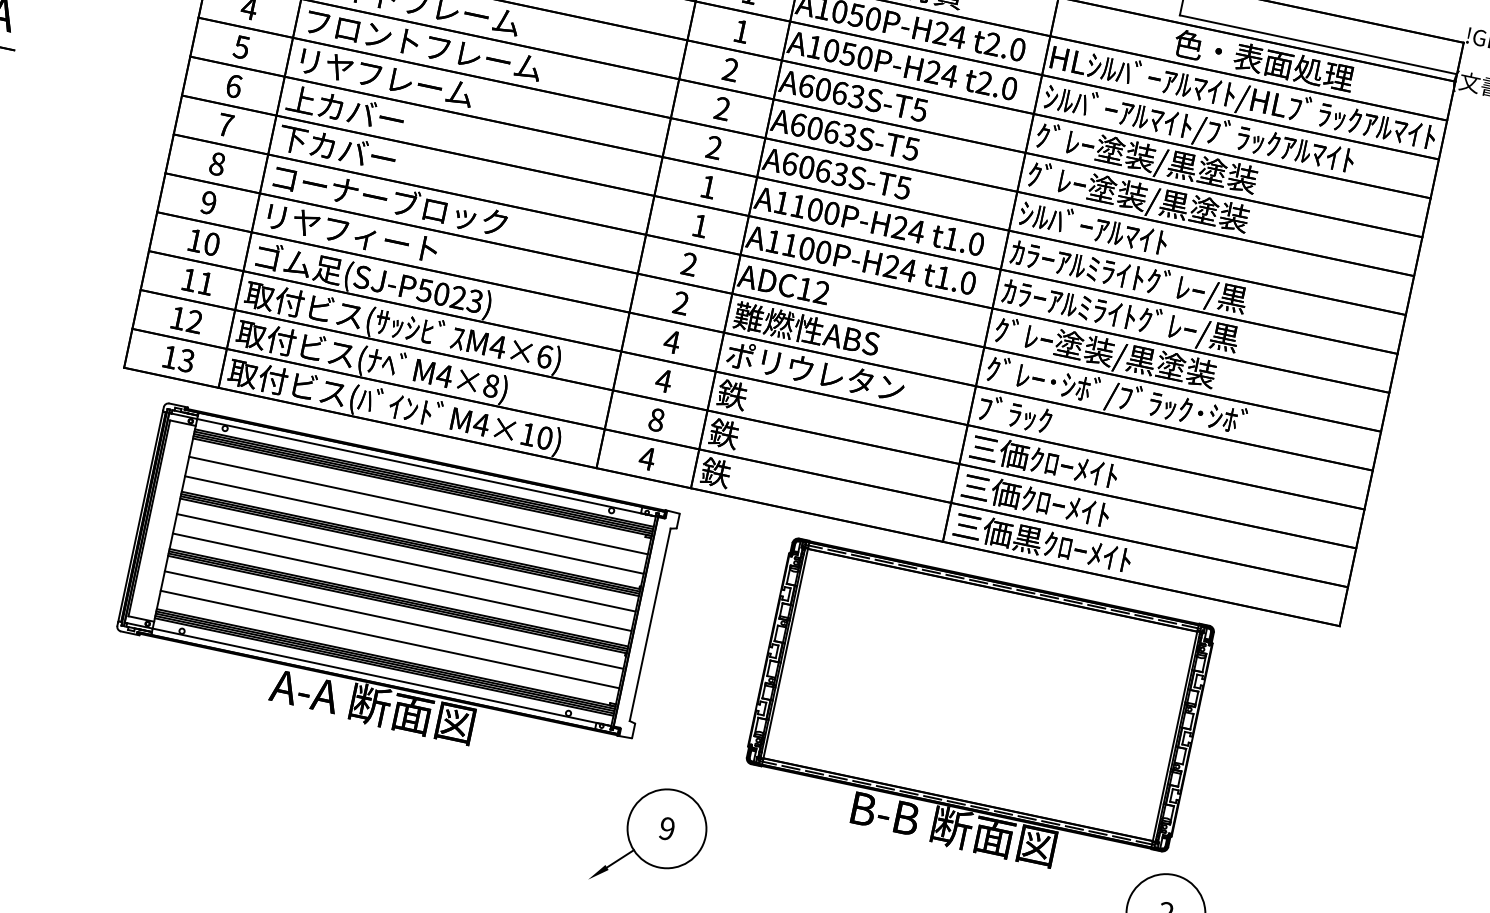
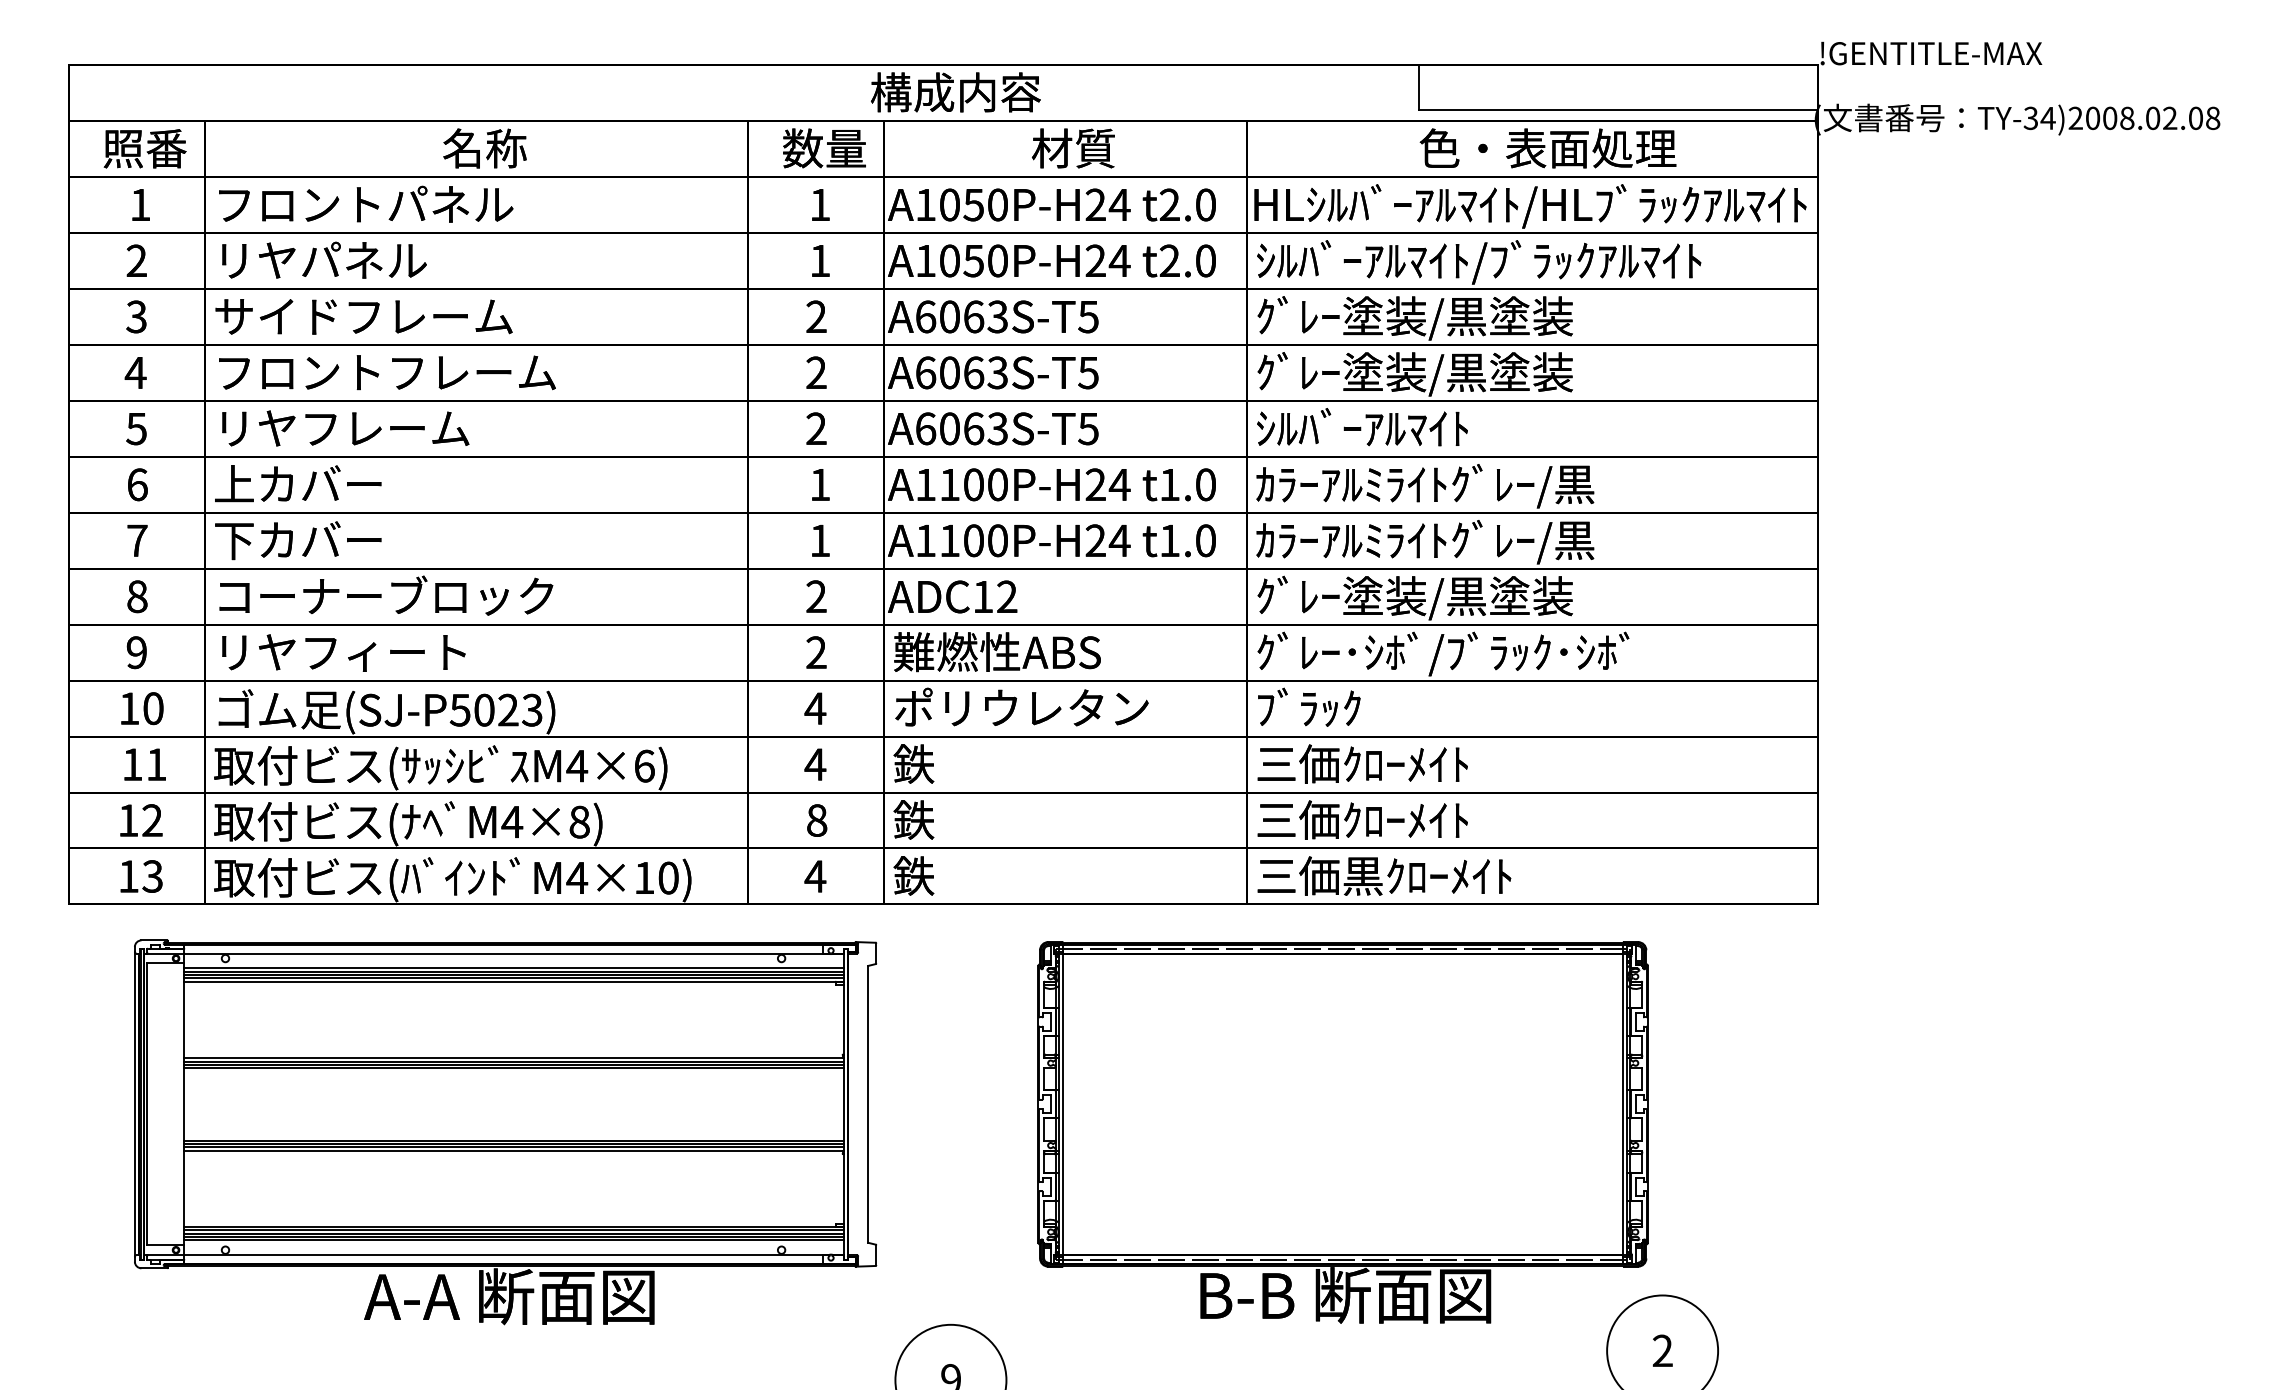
line: (418, 505) -> (514, 1007), removed
line: (414, 524) -> (514, 1035), removed
line: (406, 562) -> (514, 1090), removed
line: (402, 582) -> (514, 1118), removed
line: (394, 619) -> (514, 1172), removed
line: (390, 639) -> (514, 1200), removed

